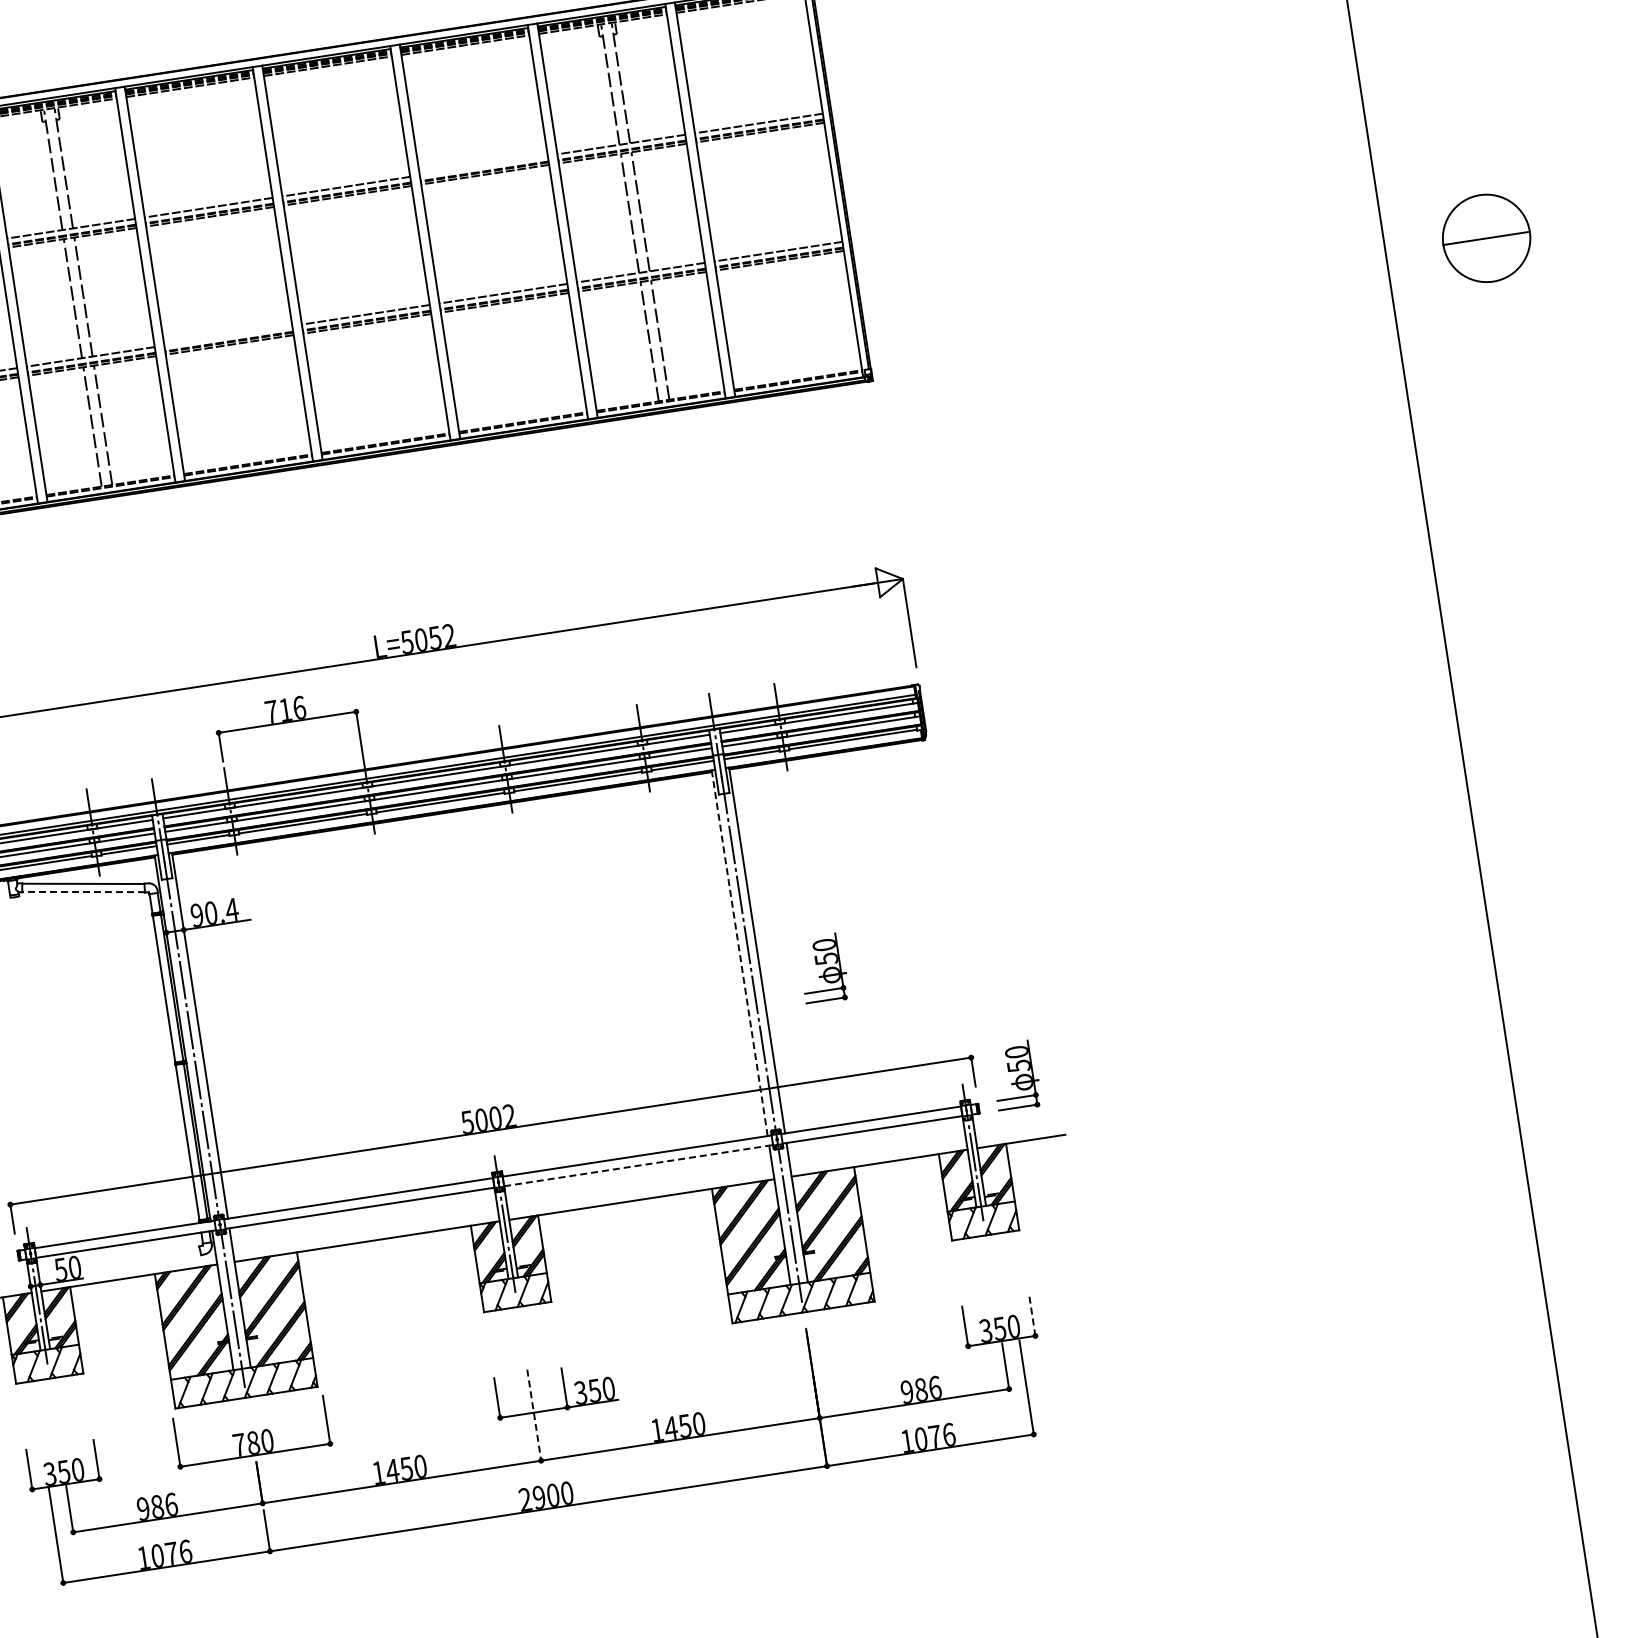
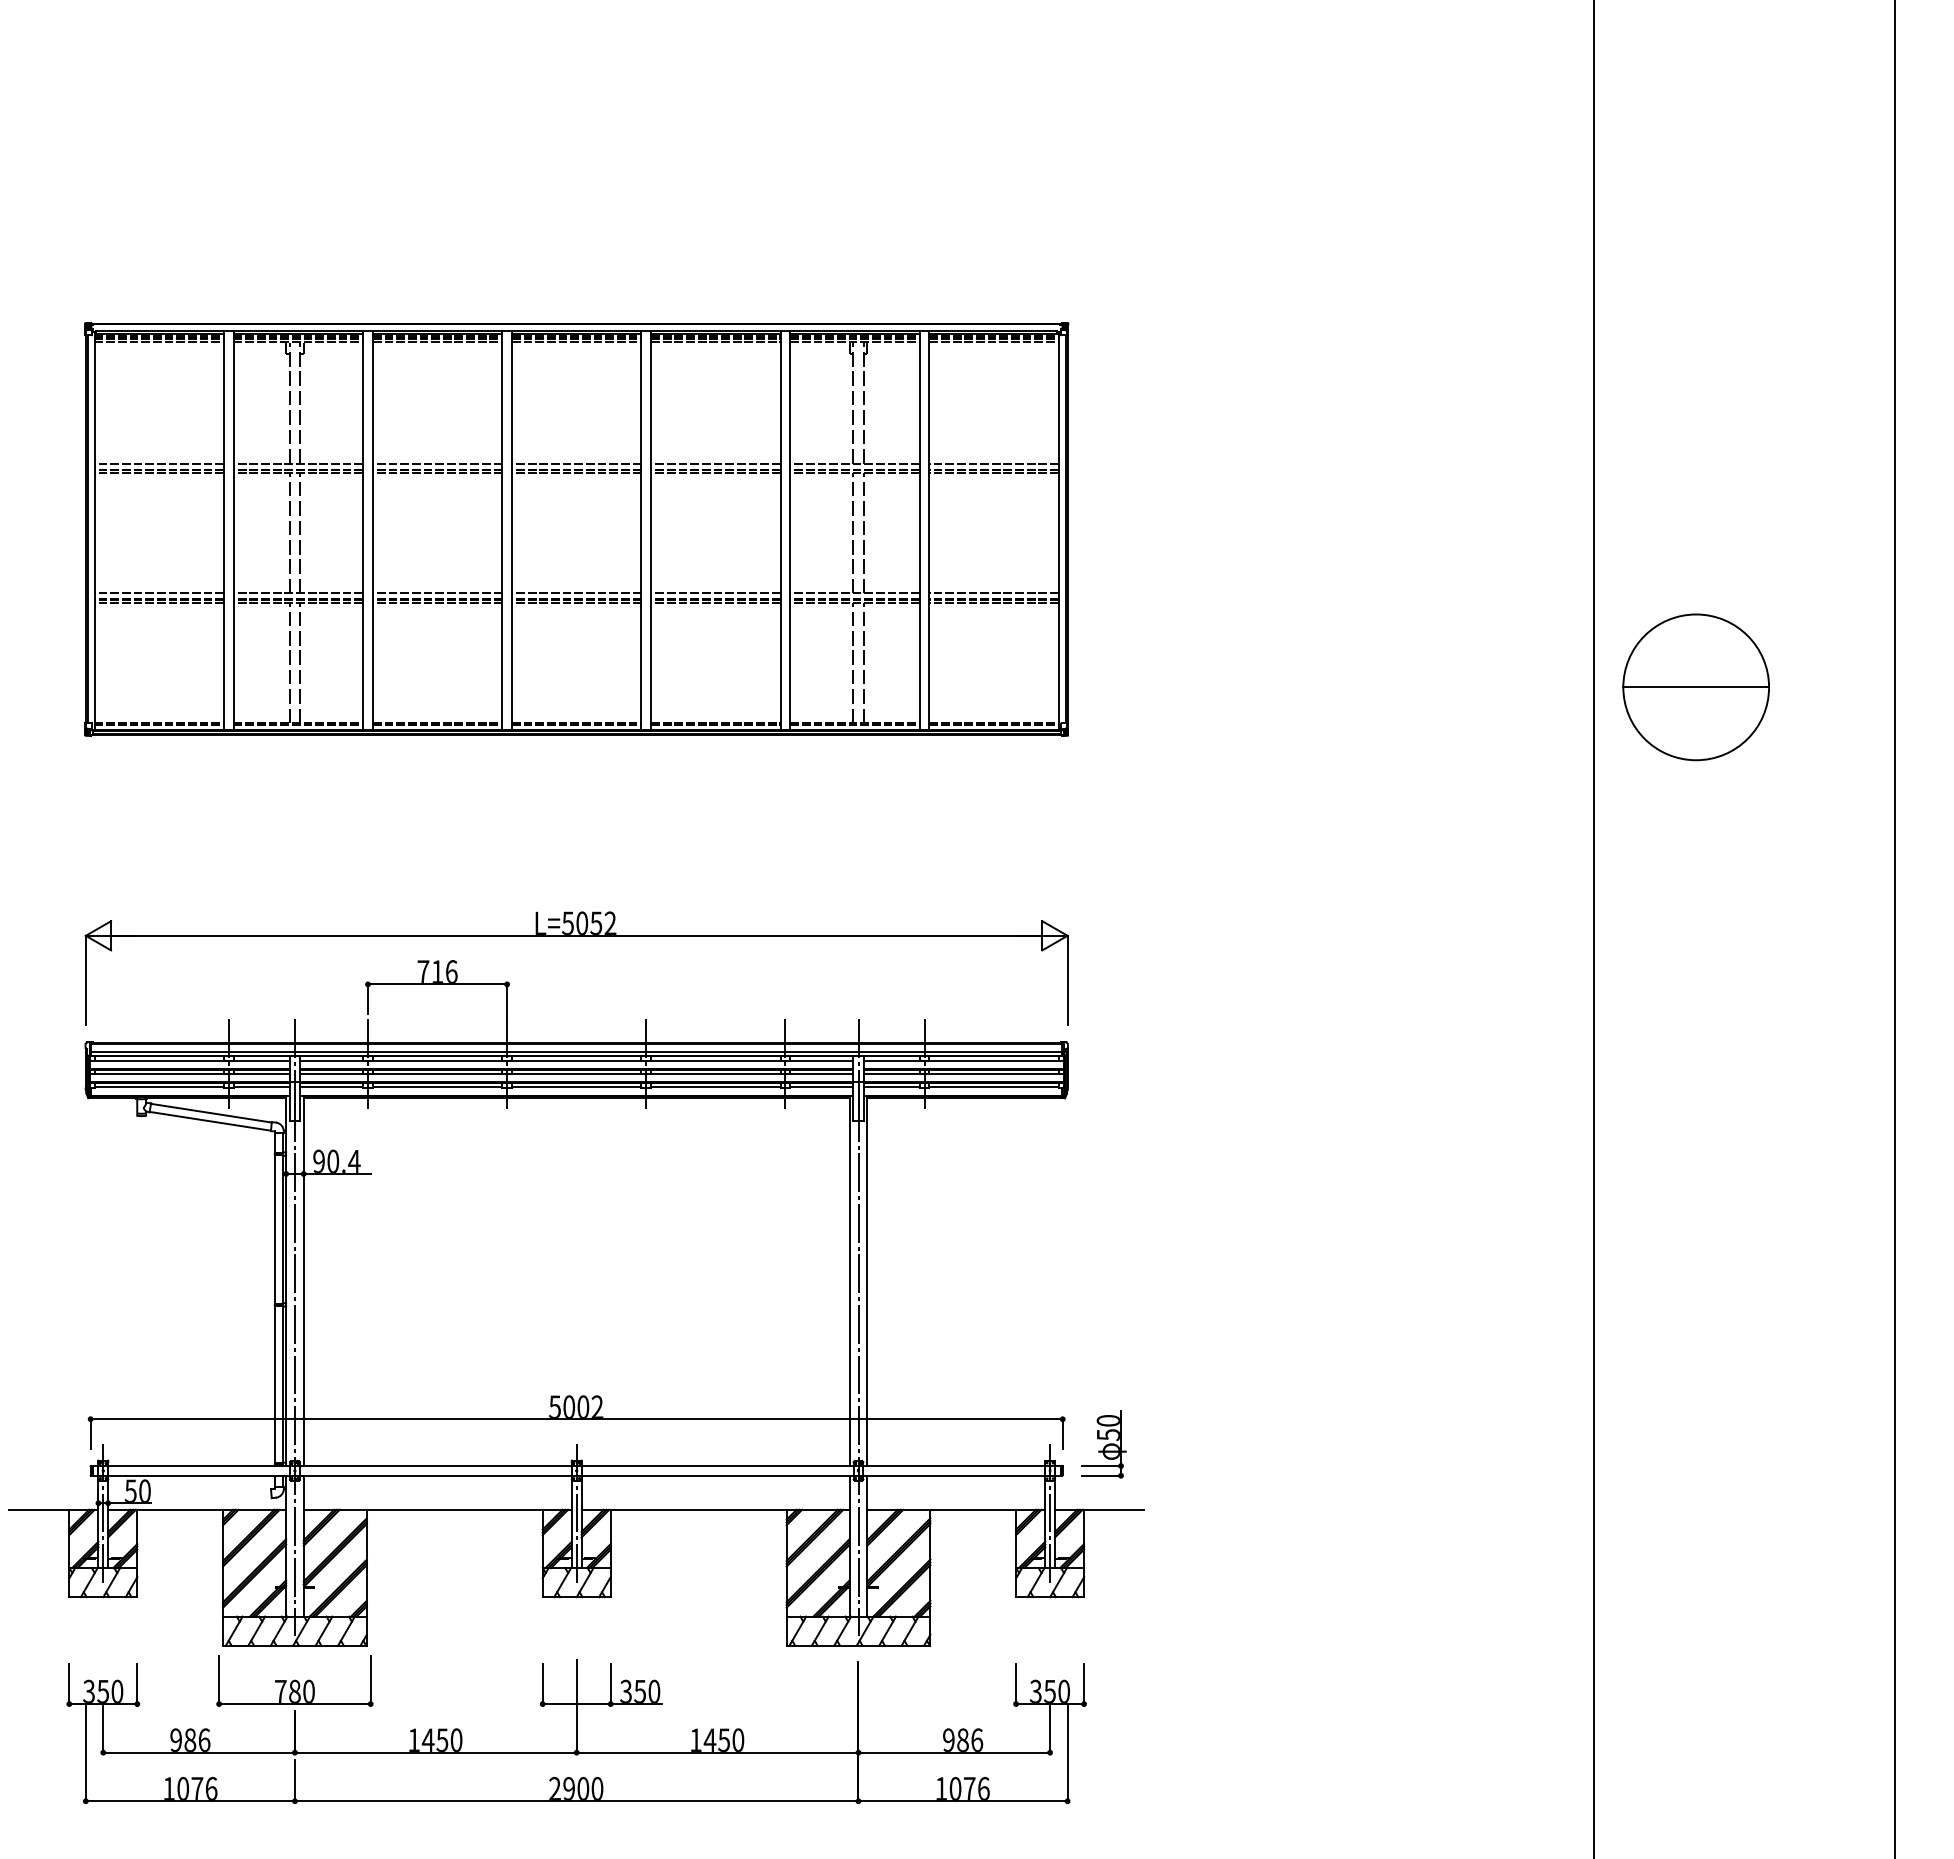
line: (483, 165) -> (715, 463), added
part: (1486, 238) -> (1695, 687), size x1.67
line: (228, 335) -> (437, 593), added
line: (82, 892) -> (209, 1121), dashed -> solid
line: (739, 953) -> (849, 1281), dashed -> solid
part: (822, 969) -> (929, 1309), removed
line: (639, 1165) -> (718, 1475), dashed -> solid
line: (1032, 1316) -> (1084, 1684), dashed -> solid
line: (534, 1416) -> (576, 1707), dashed -> solid

